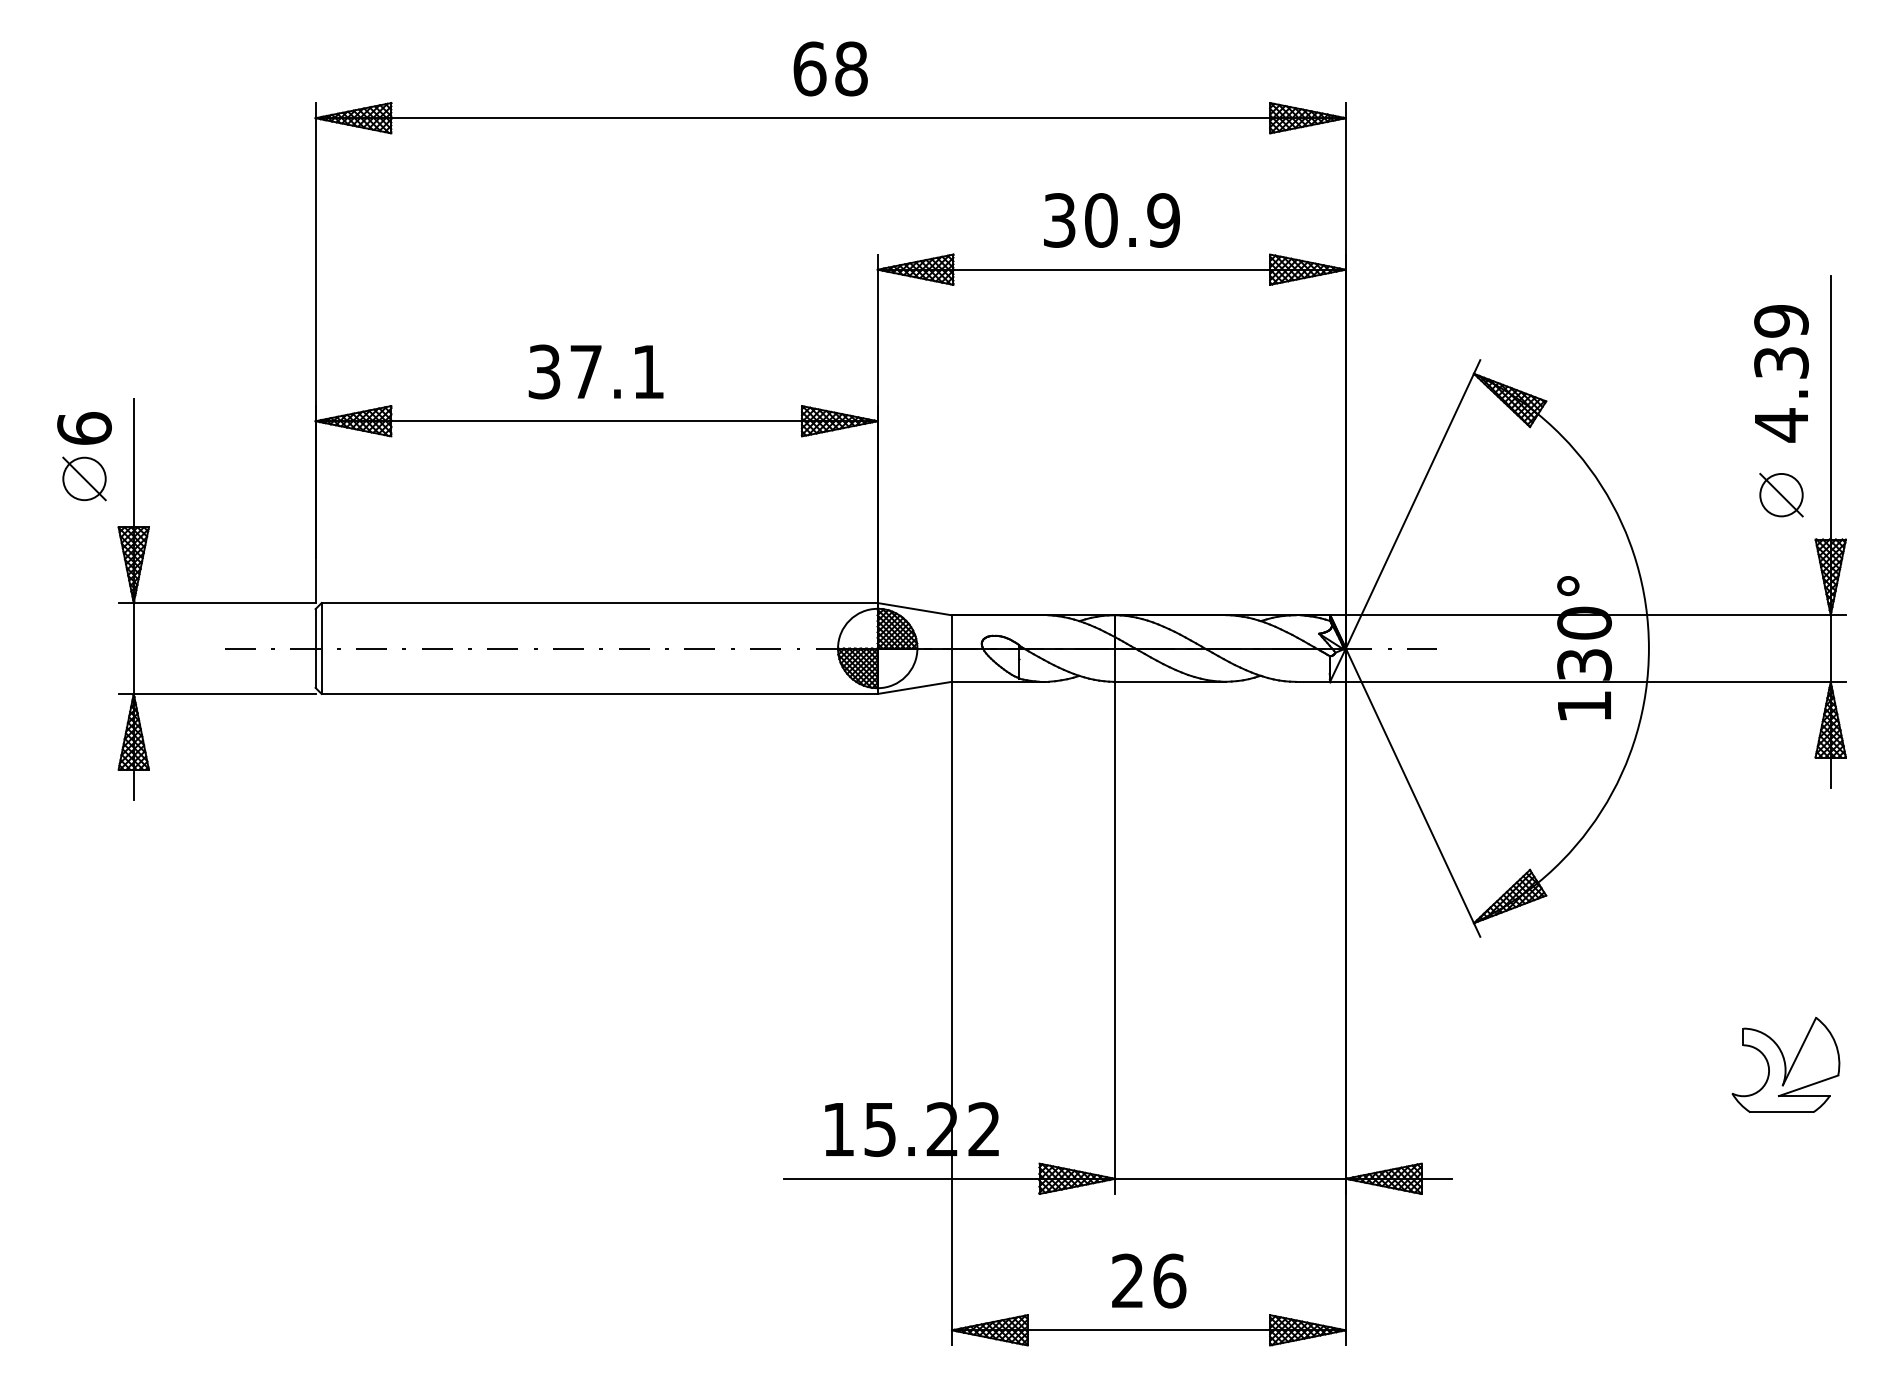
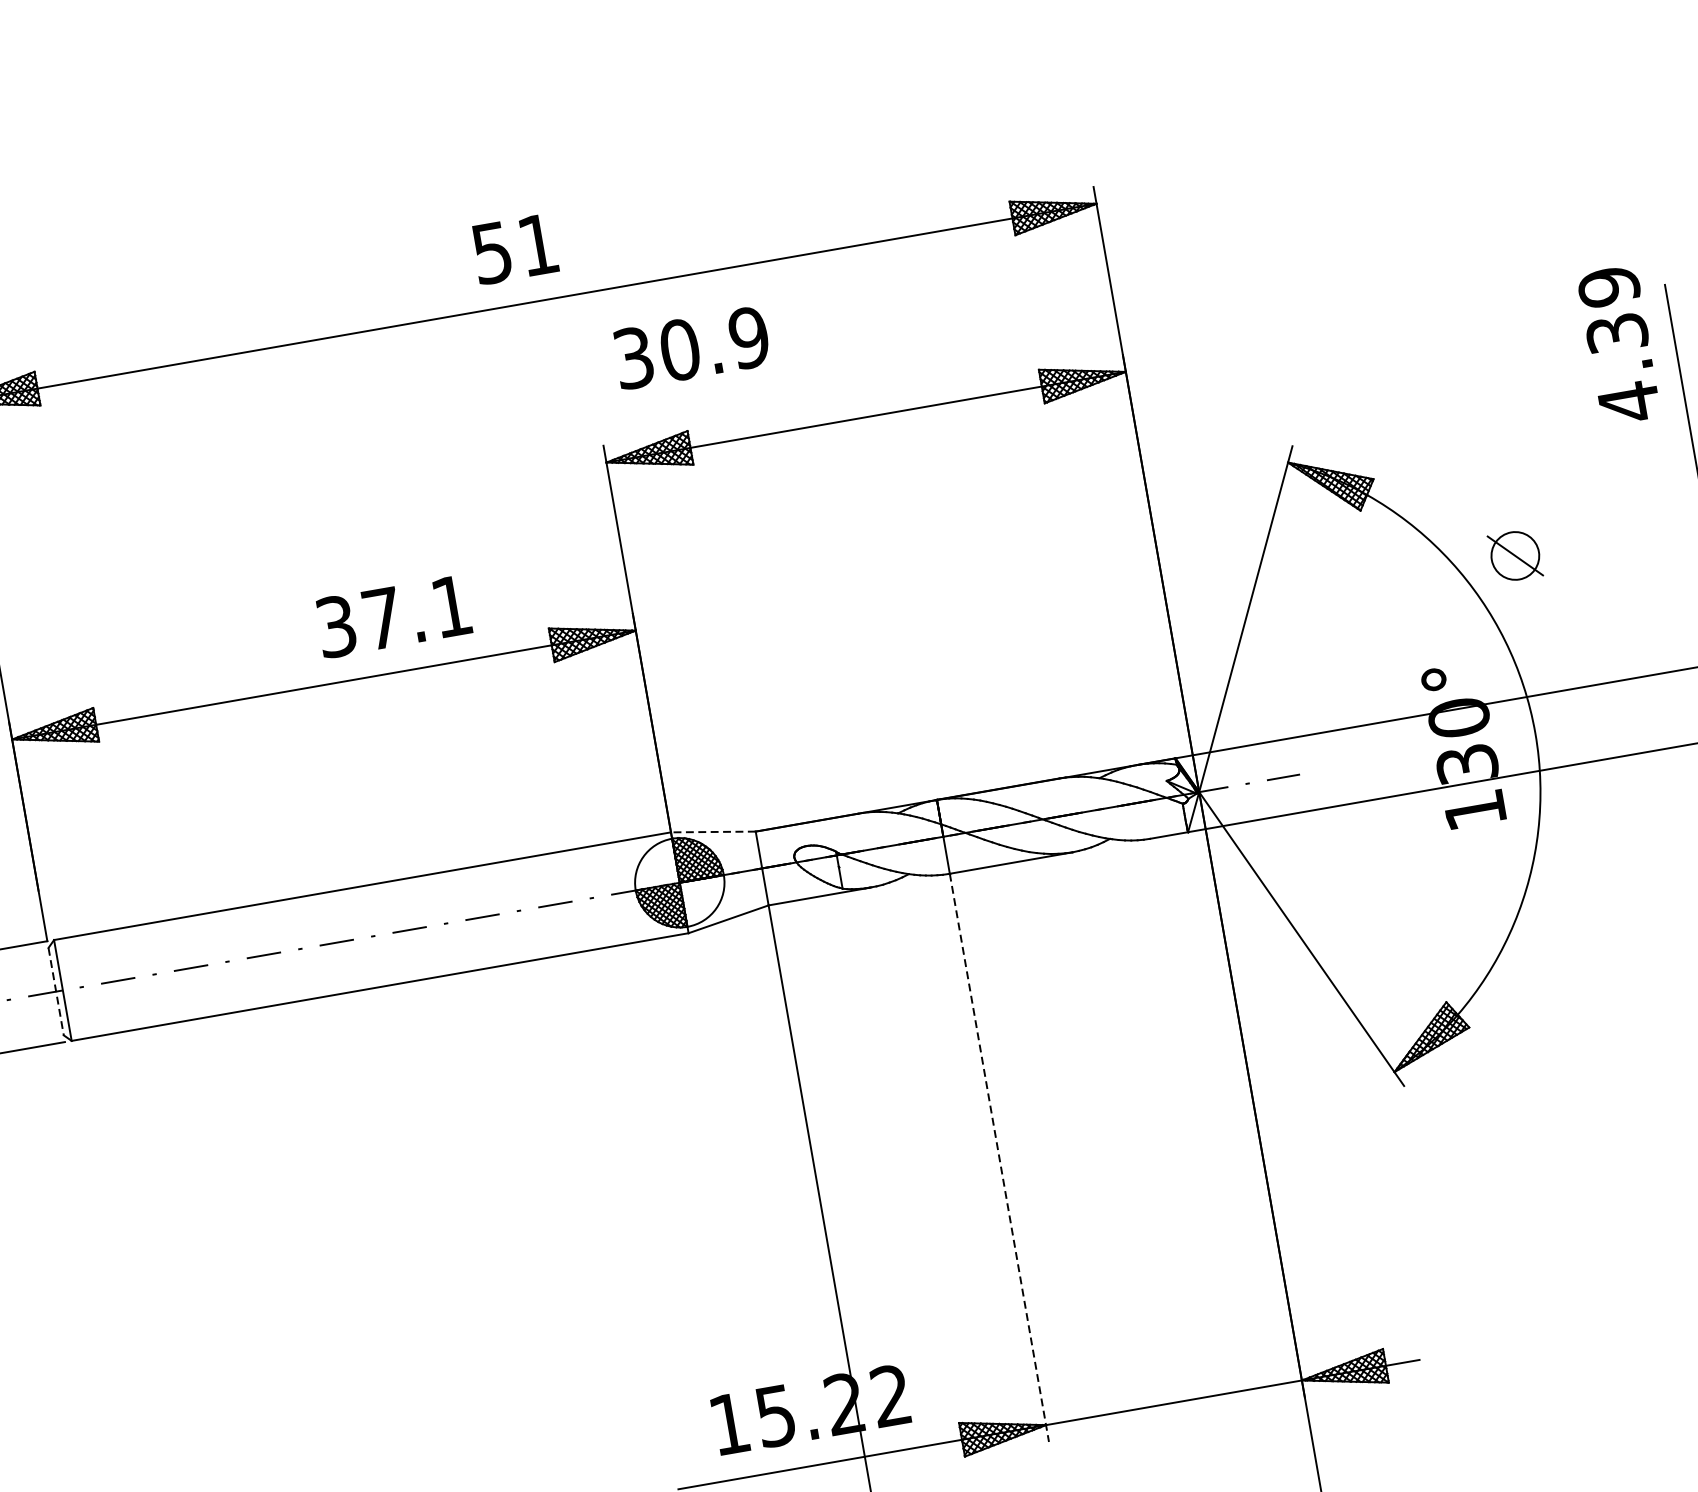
text: (830, 68) -> (515, 248), 68 -> 51
text: (1111, 220) -> (691, 348), moved
text: (595, 371) -> (392, 616), moved
text: (1781, 373) -> (1619, 345), moved
part: (1781, 494) -> (1515, 555), moved
line: (914, 609) -> (713, 832), solid -> dashed
line: (315, 649) -> (56, 992), solid -> dashed
line: (1115, 938) -> (999, 1158), solid -> dashed

